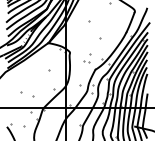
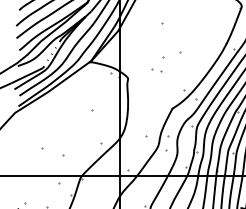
part: (87, 58) -> (158, 64), moved

